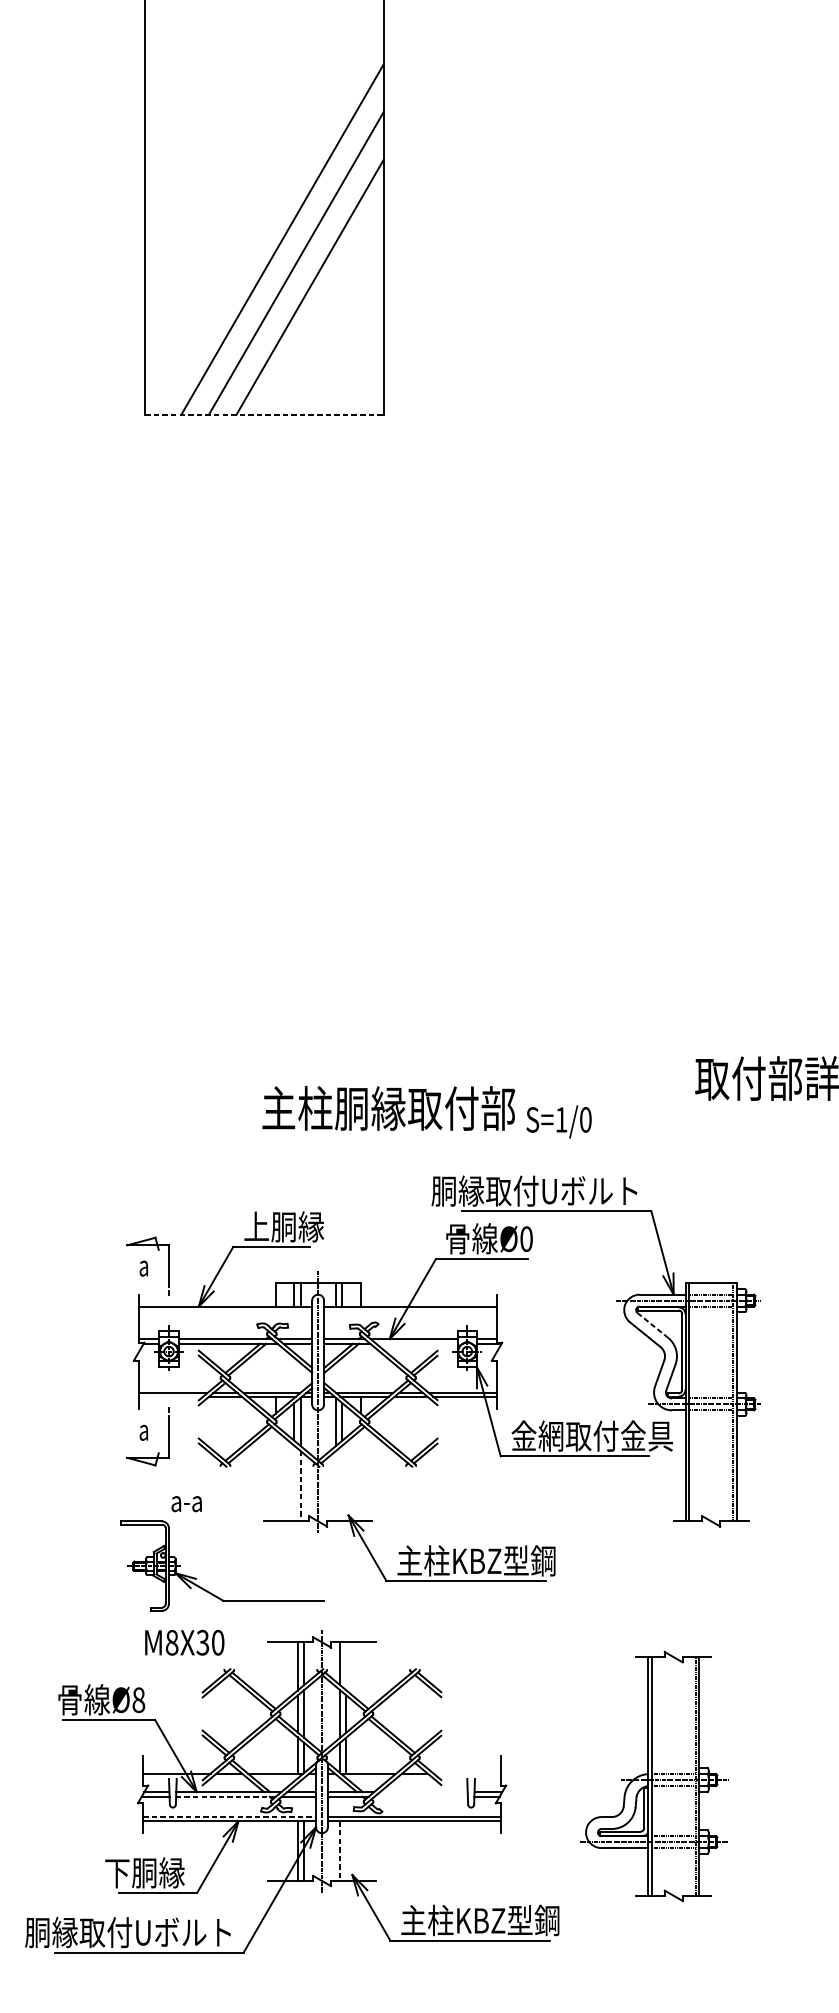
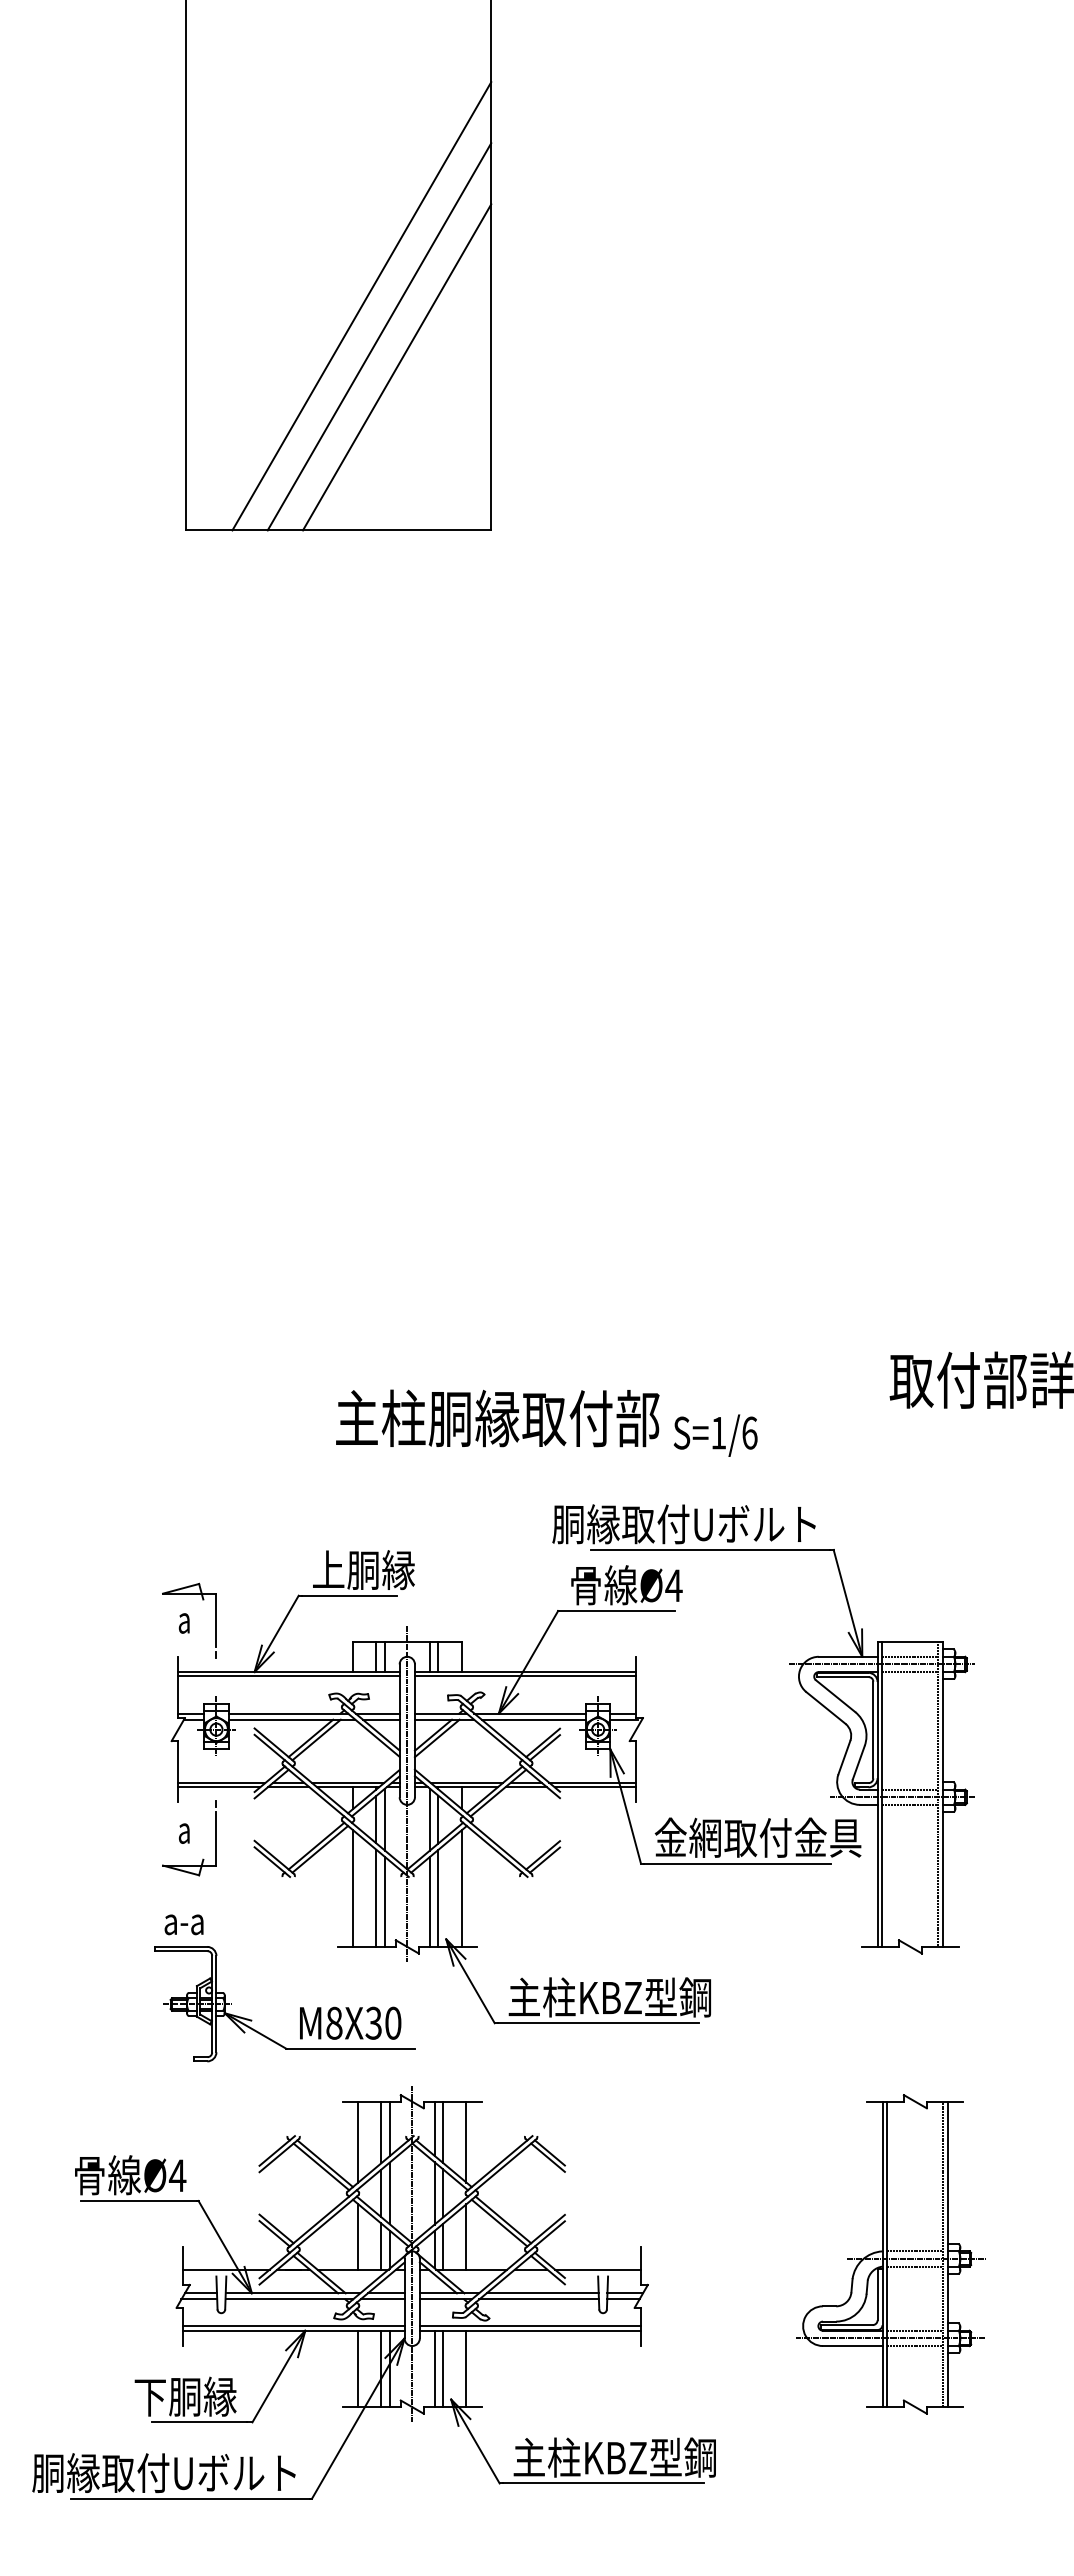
line: (264, 414) -> (338, 530), dashed -> solid
text: (585, 1119) -> (749, 1432), S=1/0 -> S=1/6
text: (526, 1238) -> (673, 1585), Ø0 -> Ø4
line: (225, 1310) -> (288, 1676), added
line: (410, 1310) -> (525, 1676), added
line: (652, 1325) -> (835, 1696), dashed -> solid
line: (416, 1343) -> (533, 1719), added
line: (171, 1396) -> (219, 1787), added
line: (276, 1475) -> (353, 1888), added
line: (360, 1475) -> (461, 1888), added
line: (294, 1482) -> (376, 1897), added
line: (342, 1482) -> (438, 1897), added
line: (335, 1485) -> (429, 1901), added
line: (300, 1486) -> (384, 1902), dashed -> solid
text: (186, 1503) -> (183, 1924), moved
text: (184, 1642) -> (350, 2022), moved
line: (346, 1666) -> (443, 2132), added
line: (280, 1673) -> (358, 2141), added
line: (364, 1673) -> (466, 2141), added
text: (138, 1699) -> (177, 2175), Ø8 -> Ø4
line: (280, 1747) -> (358, 2236), added
line: (364, 1747) -> (466, 2236), added
line: (467, 1773) -> (598, 2269), added
part: (654, 1776) -> (890, 2254), moved
line: (423, 1792) -> (542, 2293), added
line: (226, 1796) -> (289, 2299), dashed -> solid
line: (420, 1796) -> (538, 2299), added
line: (229, 1817) -> (293, 2325), dashed -> solid
line: (280, 1850) -> (358, 2368), added
line: (346, 1850) -> (443, 2368), added
line: (364, 1850) -> (466, 2368), added
line: (339, 1851) -> (434, 2369), dashed -> solid

